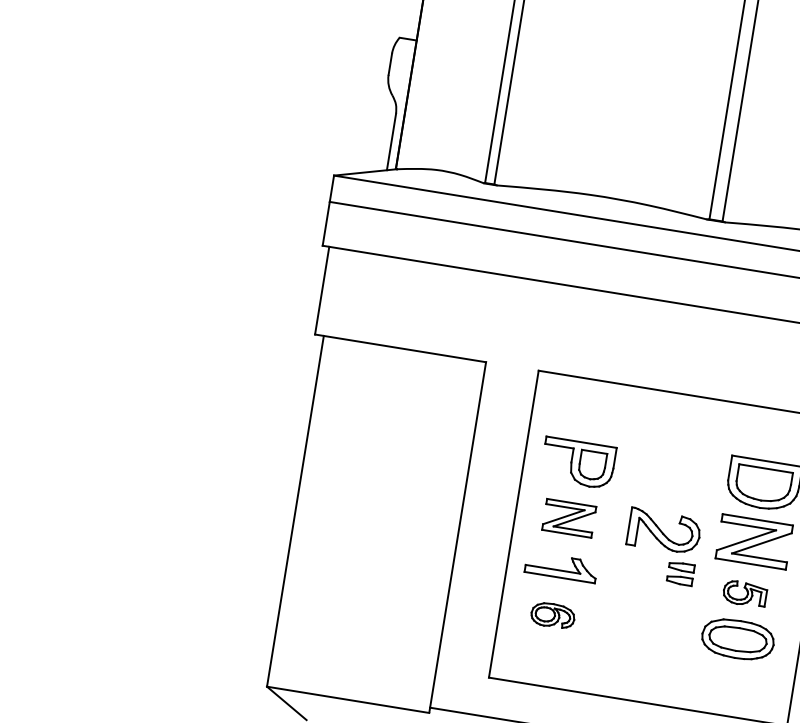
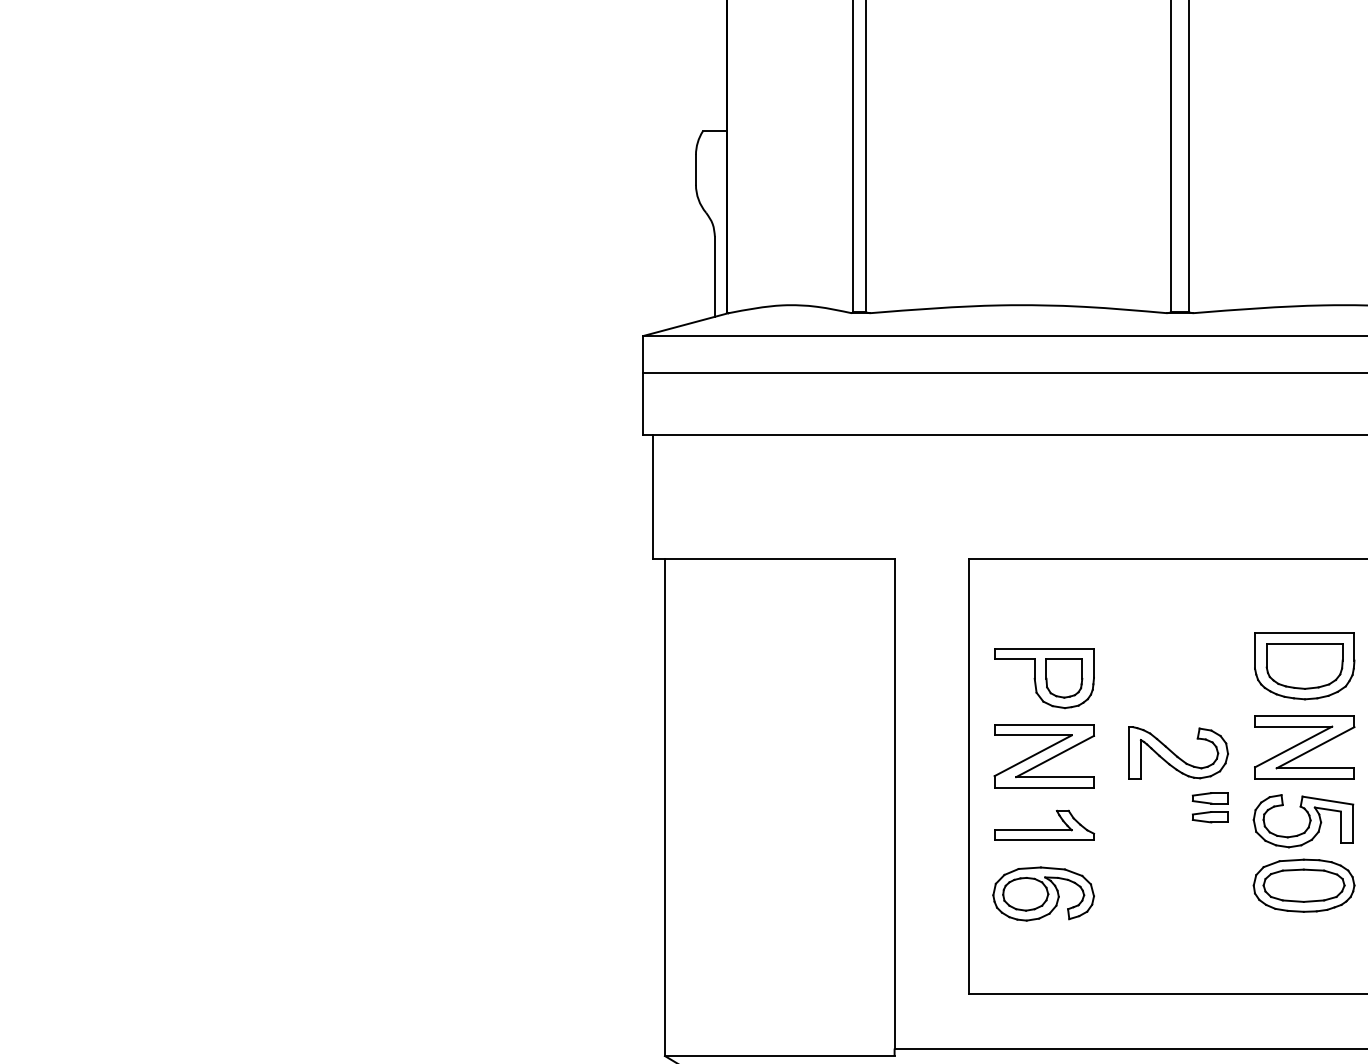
part: (568, 518) -> (1043, 756), size x1.43
part: (744, 594) -> (1303, 821), size x1.67
part: (553, 615) -> (1043, 893), size x1.67

